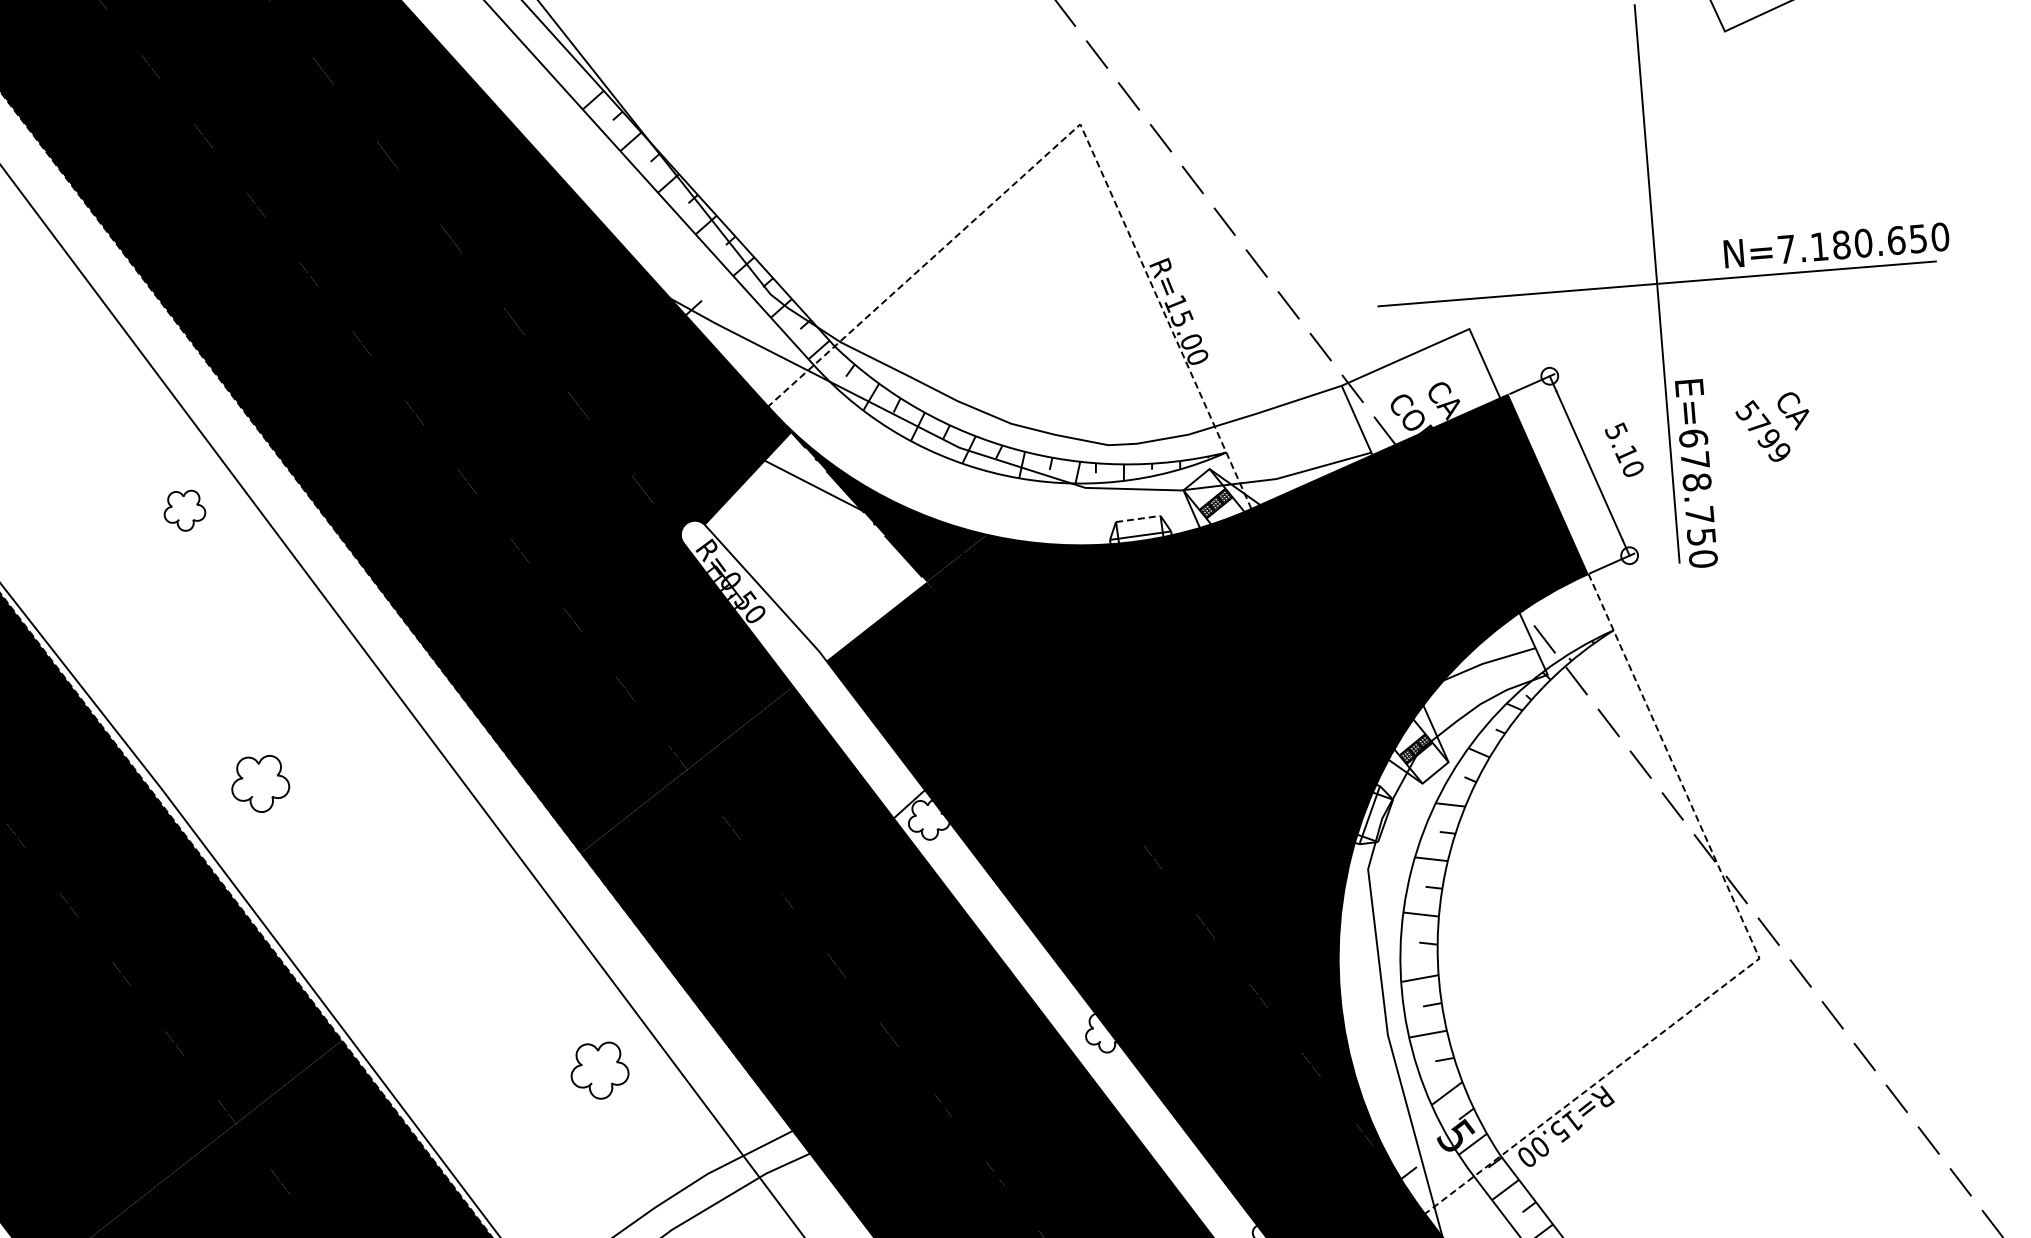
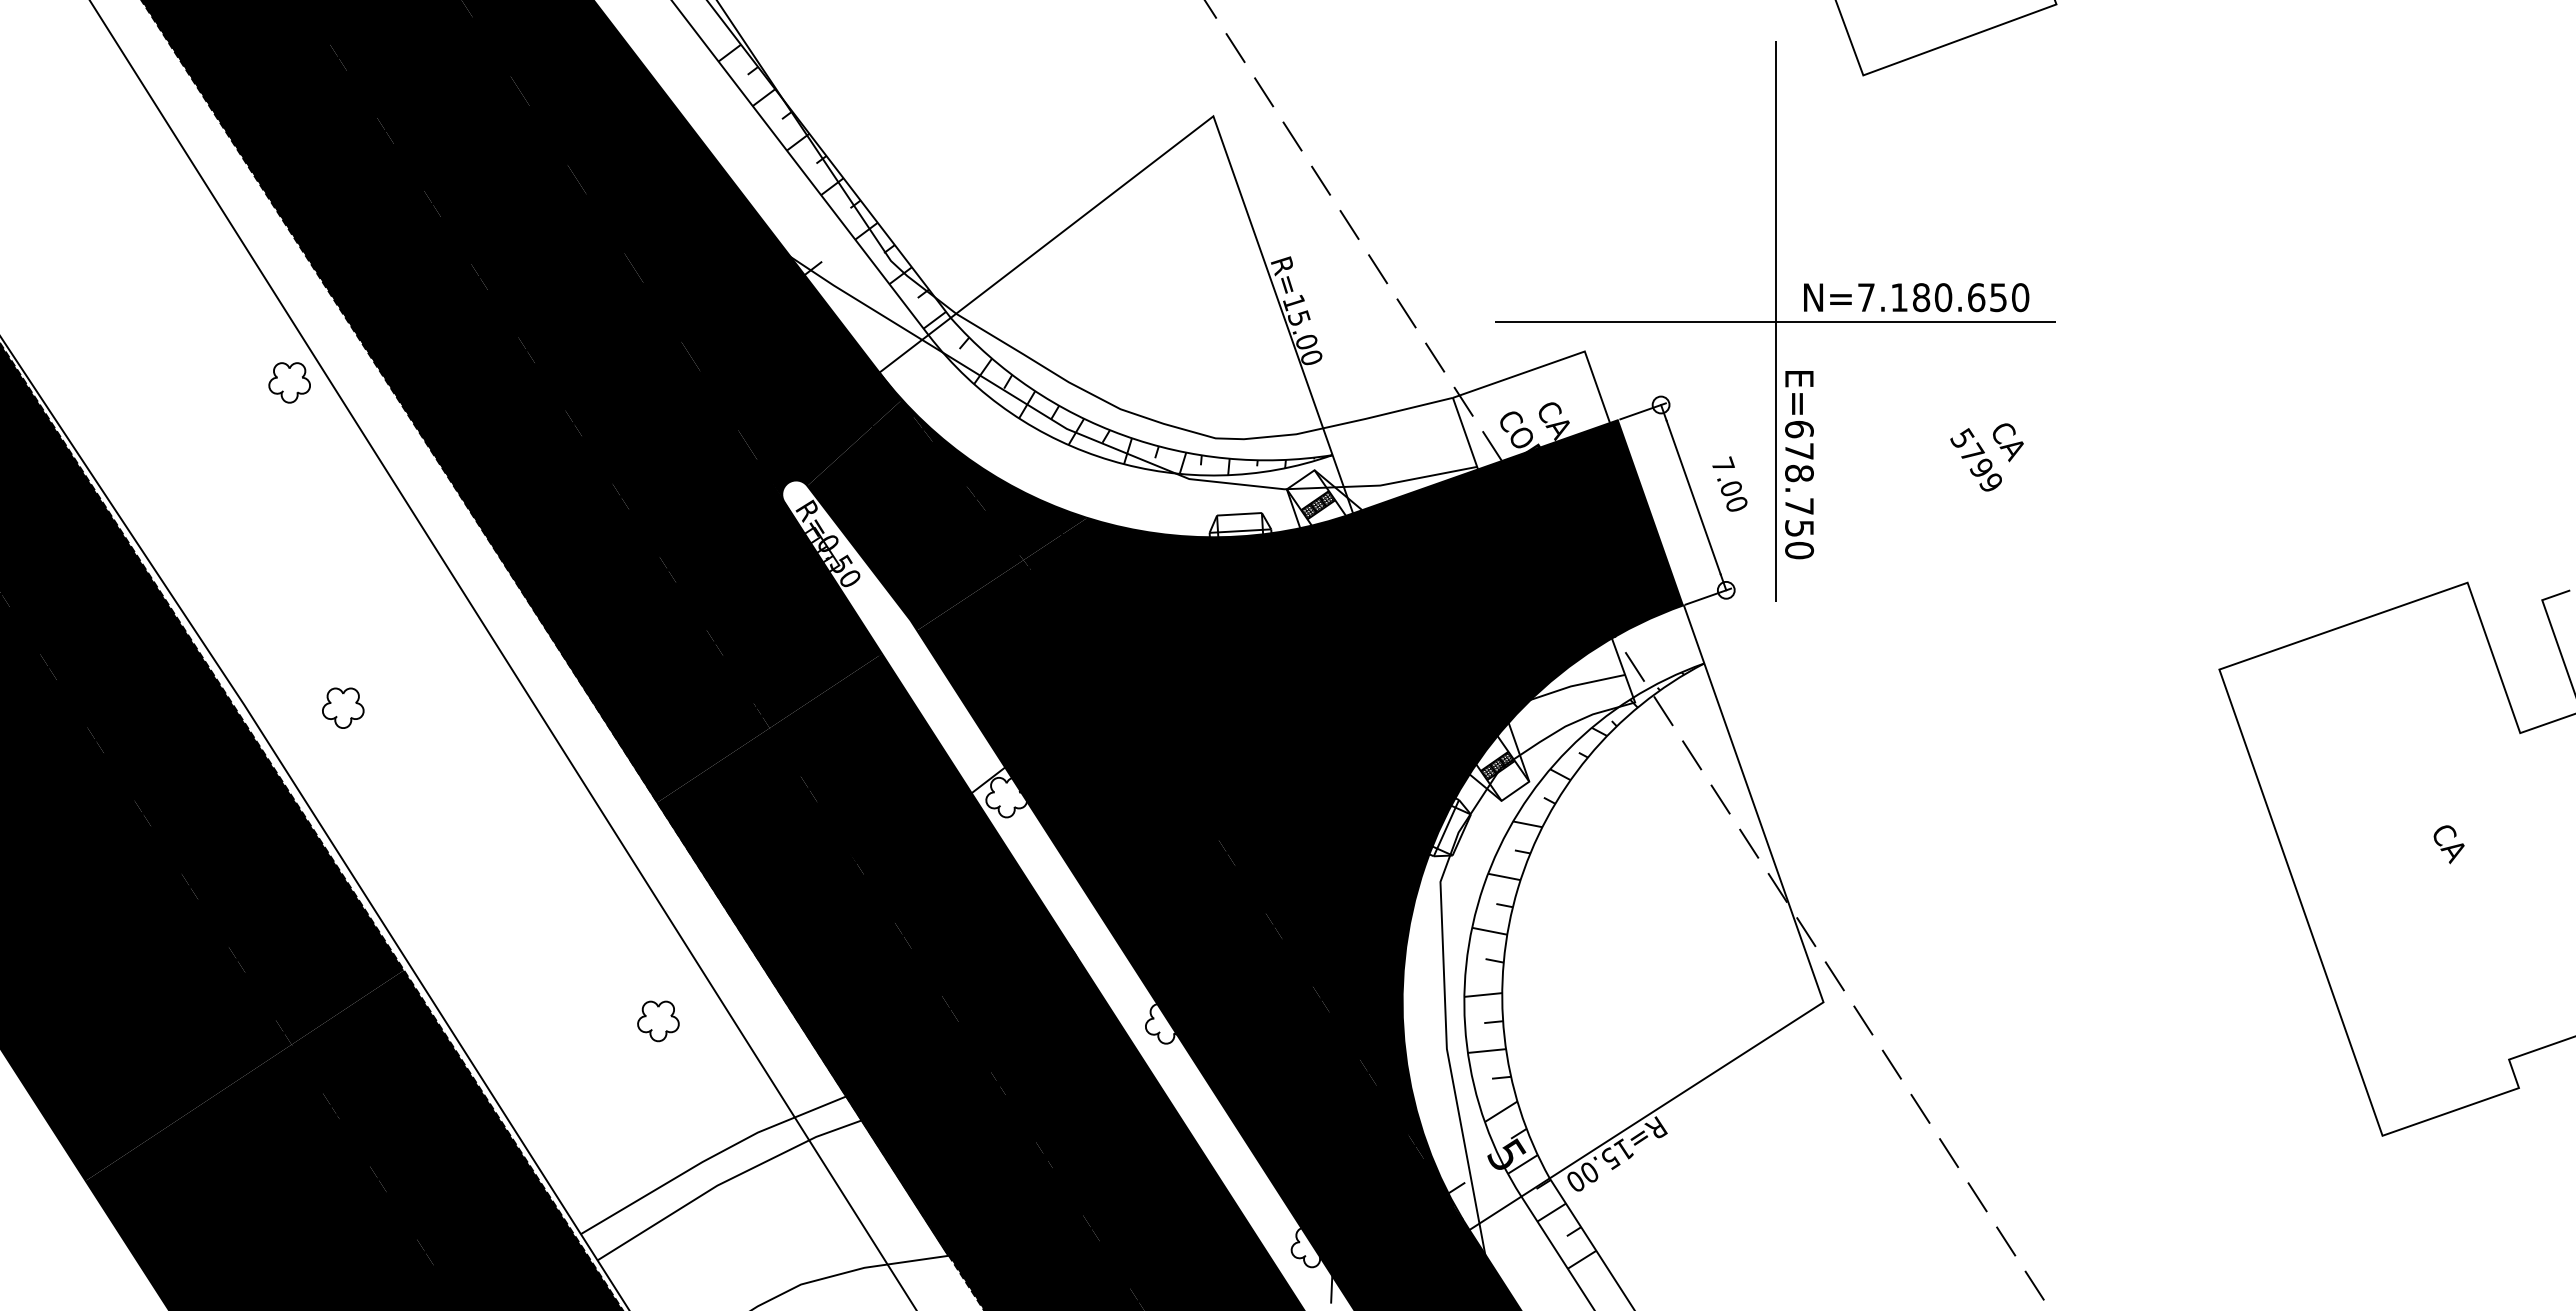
line: (1080, 124) -> (1213, 116), dashed -> solid
text: (1836, 245) -> (1916, 297), moved
text: (1773, 427) -> (1986, 457), moved
text: (1620, 442) -> (1726, 476), 5.10 -> 7.00
text: (1696, 474) -> (1799, 465), moved
part: (184, 510) -> (289, 382), moved
line: (1138, 519) -> (1239, 514), dashed -> solid
fill: (815, 546) -> (915, 515), added
part: (260, 783) -> (343, 707), size x0.71
line: (1759, 958) -> (1823, 1002), dashed -> solid
part: (599, 1071) -> (658, 1021), size x0.71

